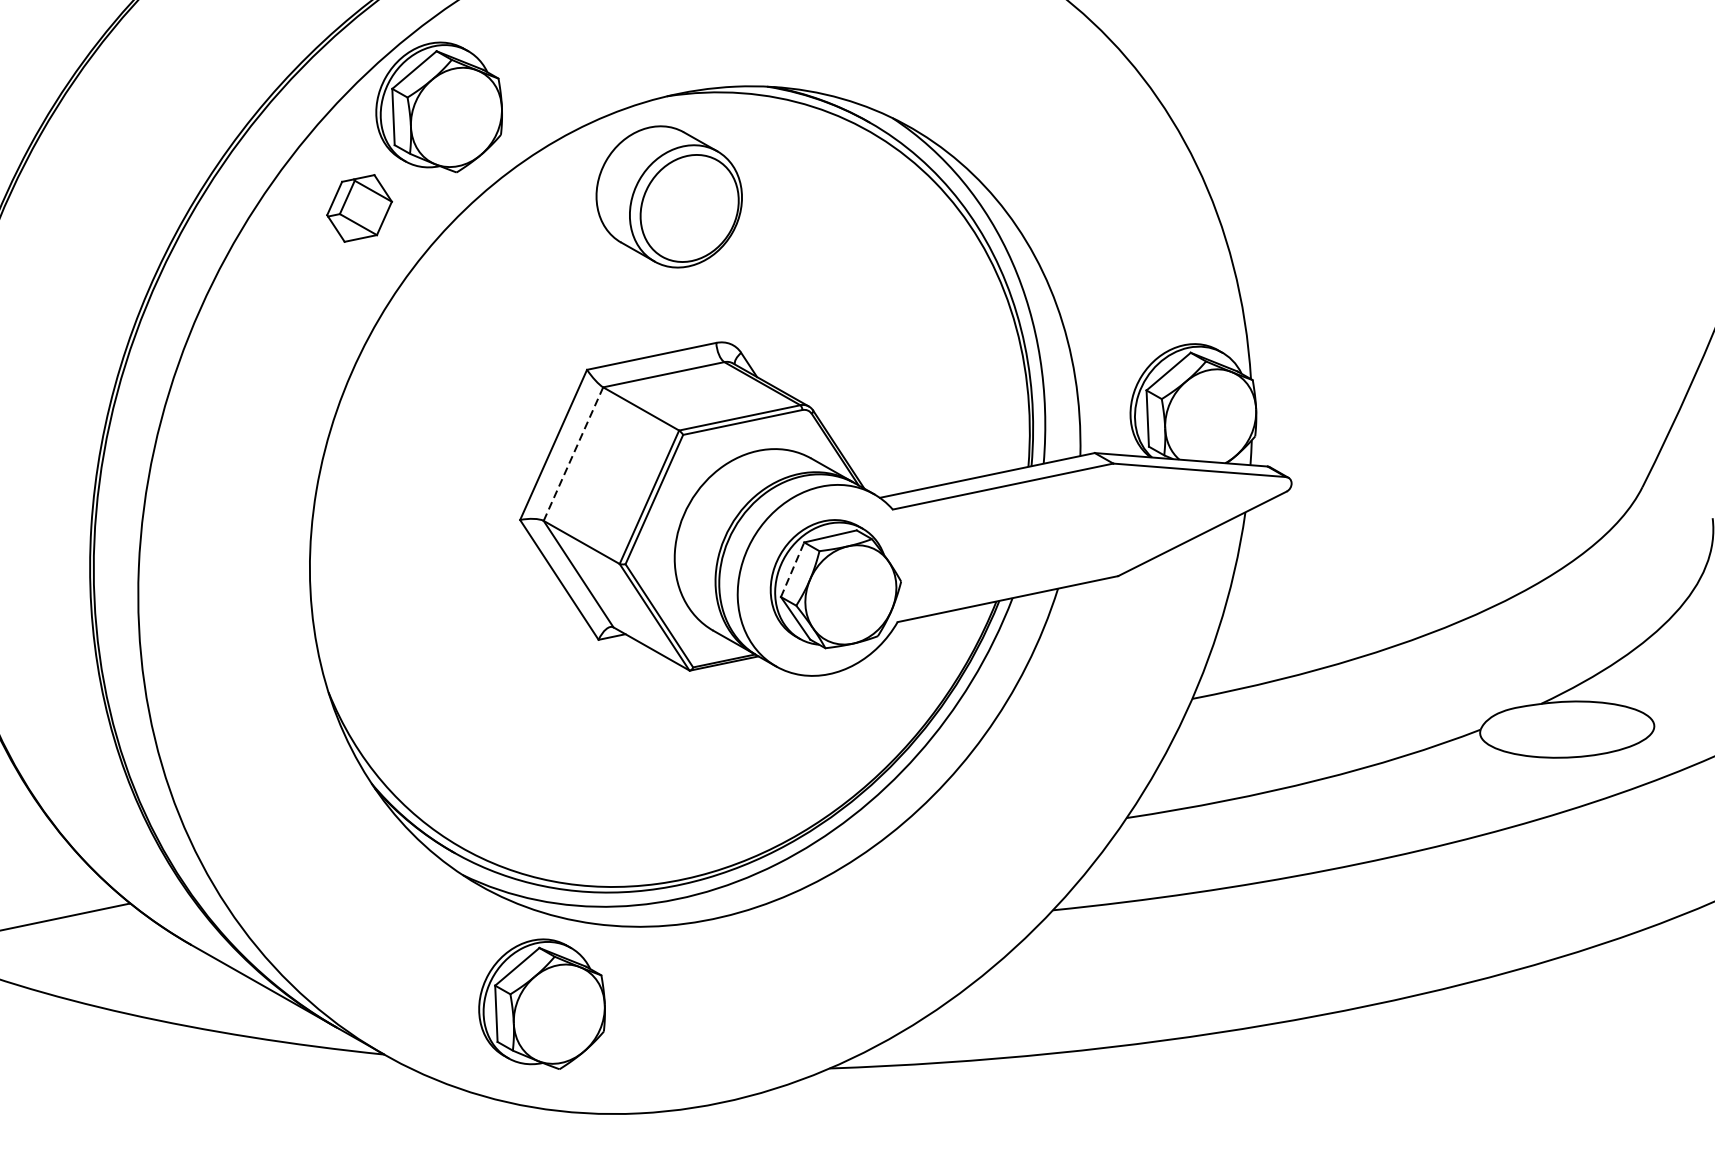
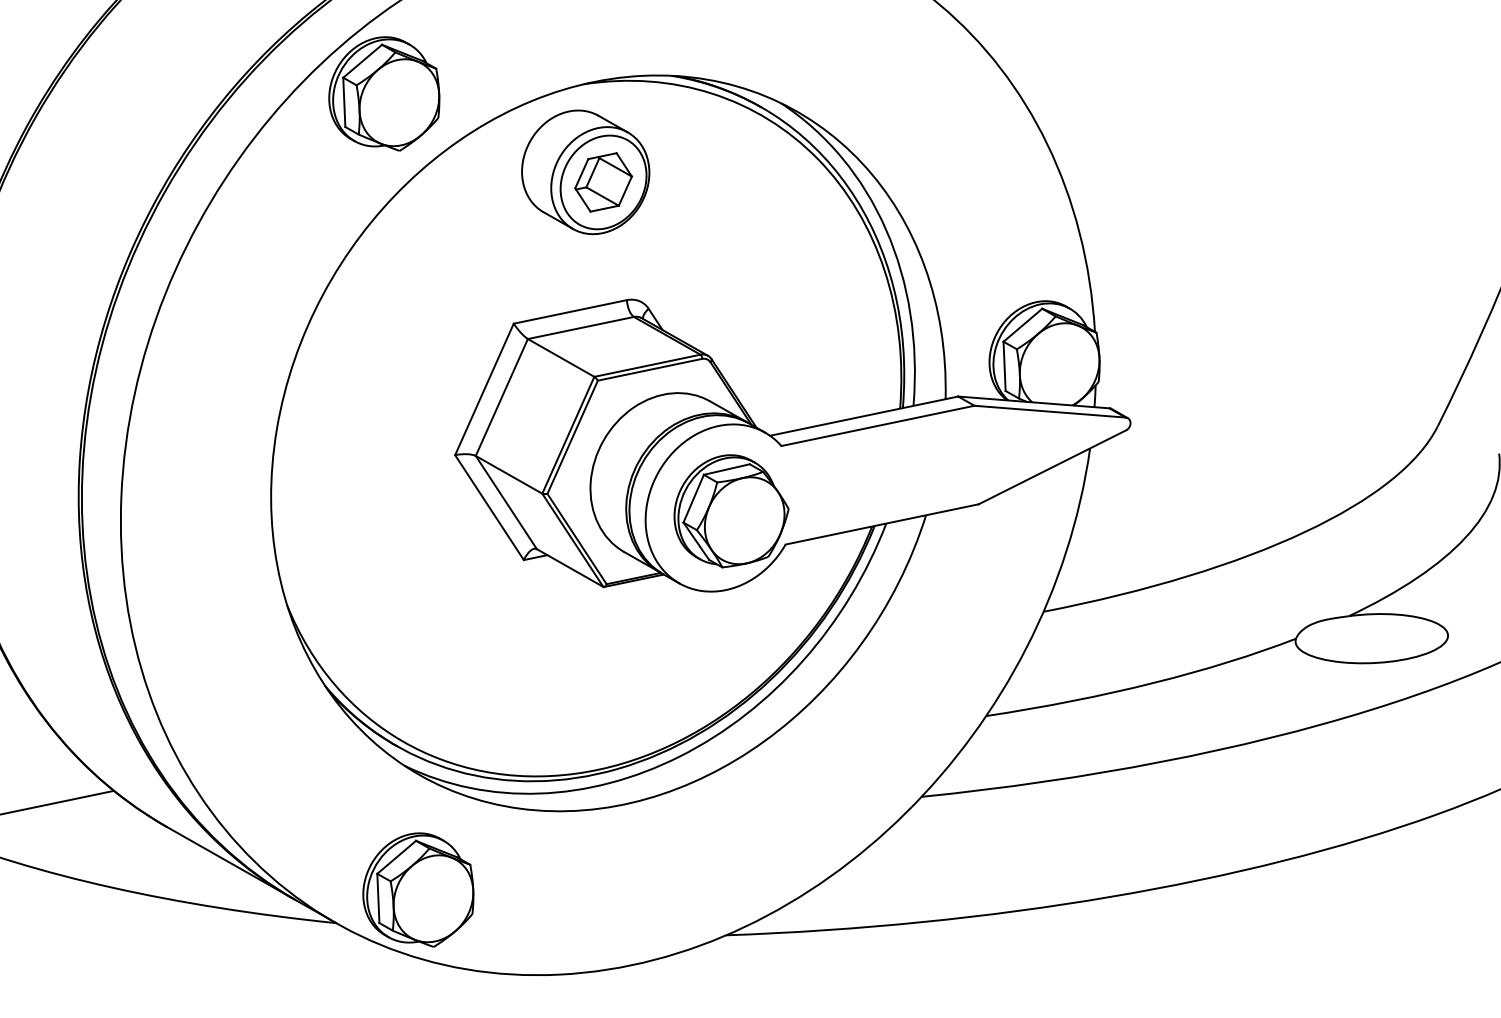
part: (359, 208) -> (603, 182), moved
line: (573, 454) -> (501, 397), dashed -> solid
line: (792, 569) -> (693, 498), dashed -> solid
part: (542, 1003) -> (418, 889), moved

